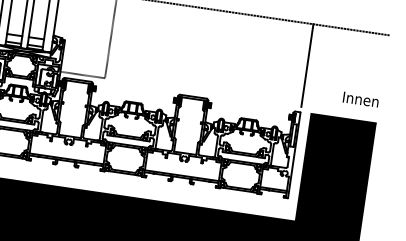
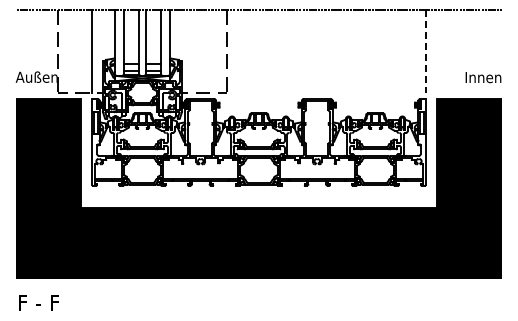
line: (307, 65) -> (425, 51), solid -> dashed

